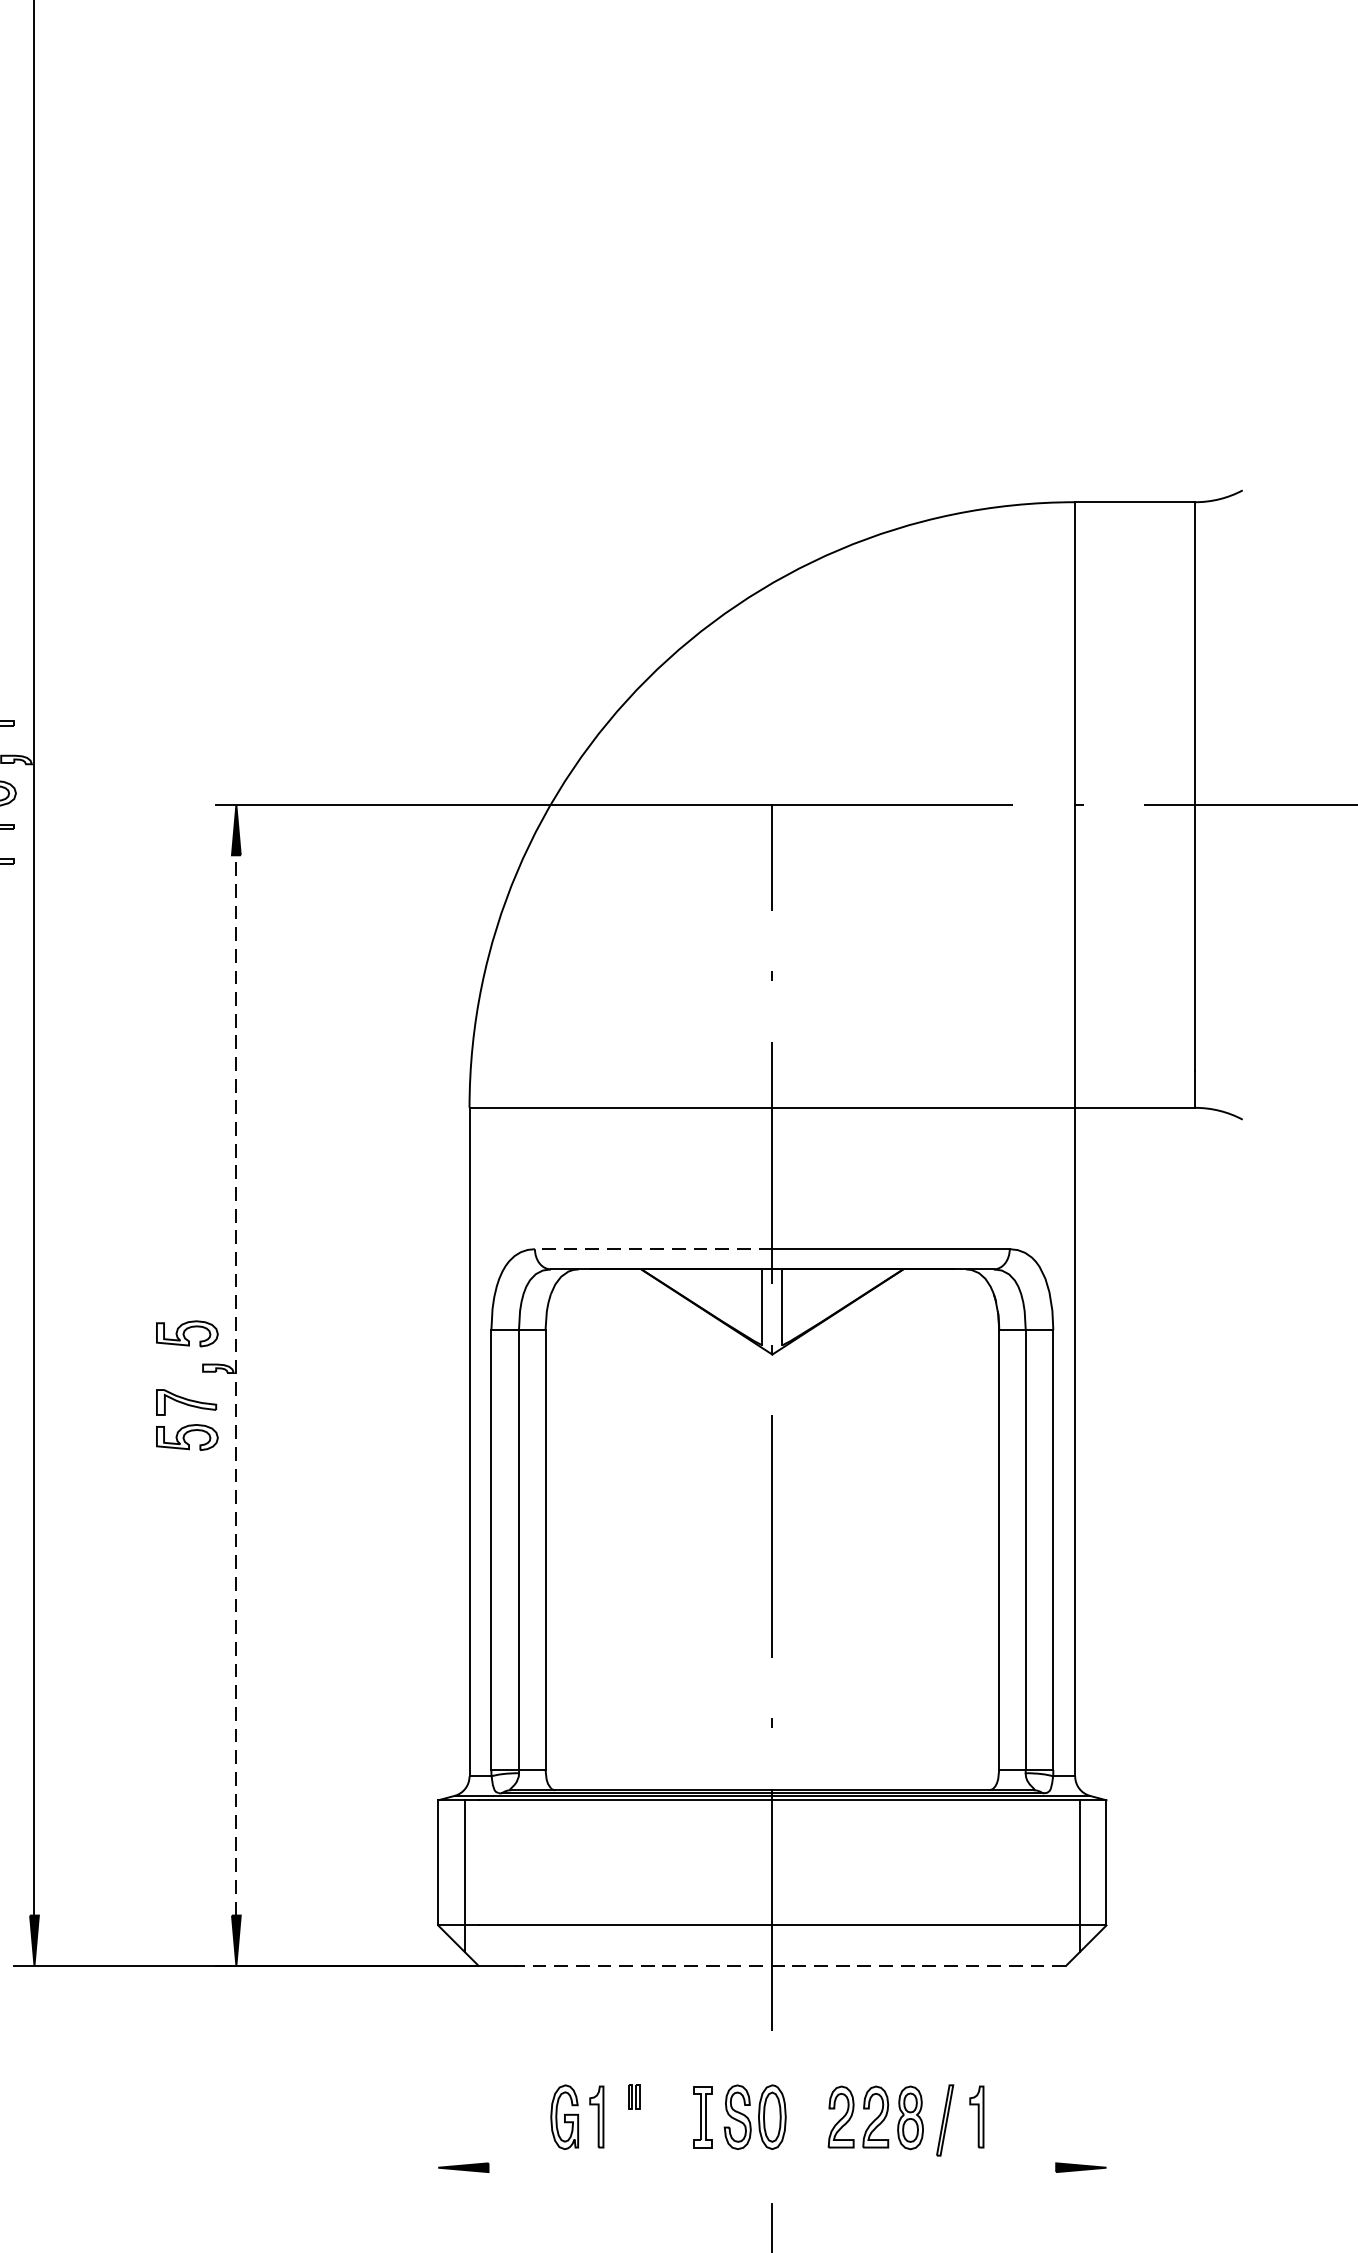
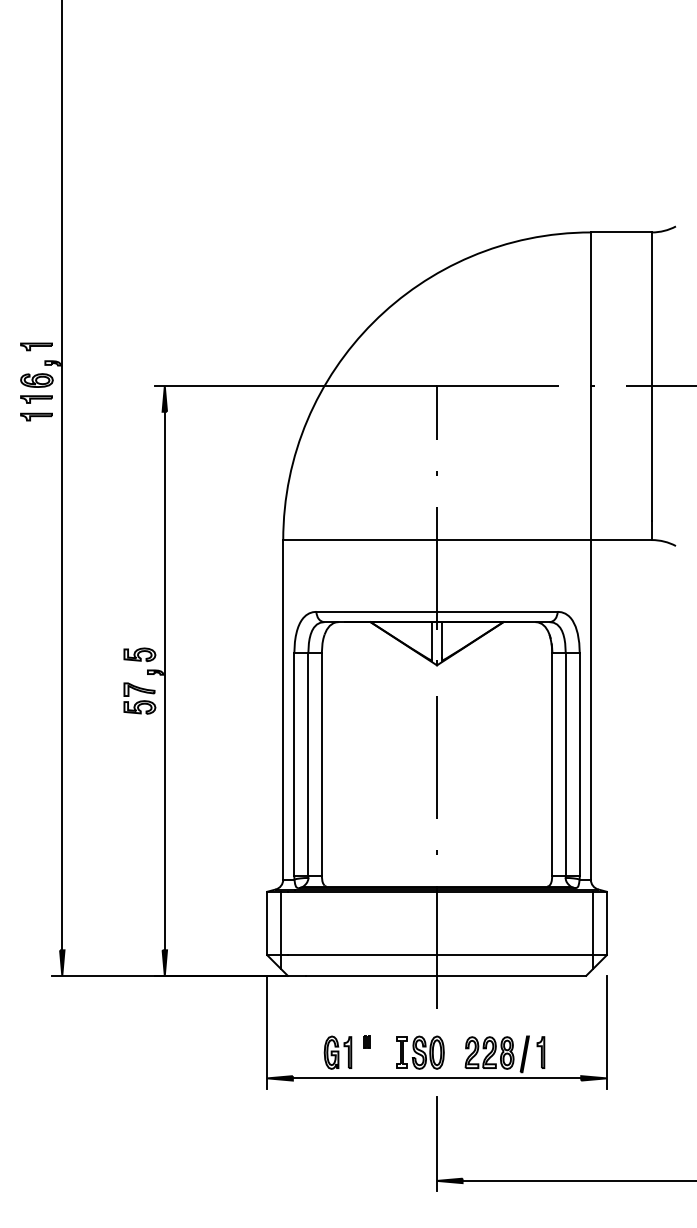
line: (653, 1248) -> (376, 611), dashed -> solid
line: (235, 1384) -> (164, 680), dashed -> solid
line: (789, 1965) -> (445, 975), dashed -> solid
line: (438, 2075) -> (267, 1031), added
line: (1105, 2075) -> (606, 1031), added
line: (771, 2167) -> (436, 1078), added

